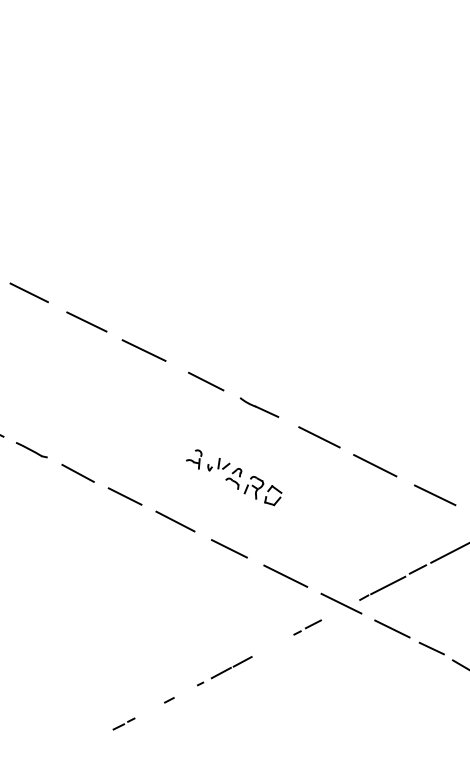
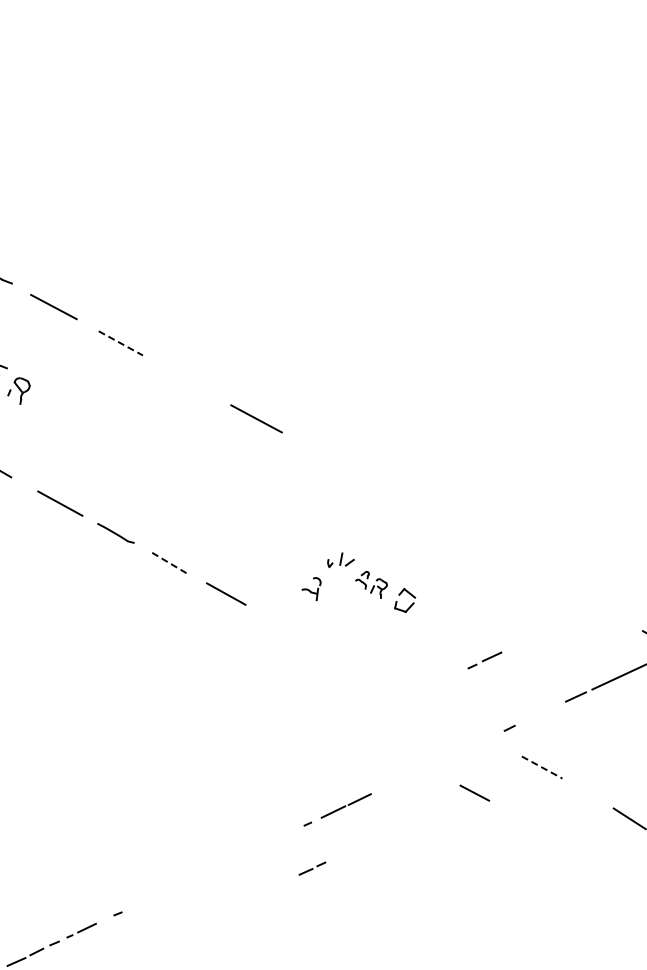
line: (29, 292) -> (121, 343), solid -> dashed
line: (86, 322) -> (188, 381), removed
line: (205, 381) -> (329, 459), removed
part: (259, 407) -> (392, 493), removed
line: (319, 437) -> (463, 532), removed
part: (194, 459) -> (311, 589), moved
line: (375, 465) -> (529, 569), removed
line: (77, 473) -> (170, 563), solid -> dashed
part: (244, 483) -> (371, 584), size x0.7
line: (435, 495) -> (600, 608), removed
line: (175, 521) -> (285, 626), removed
line: (229, 548) -> (349, 662), removed
line: (285, 576) -> (415, 698), removed
line: (388, 585) -> (539, 714), removed
line: (341, 603) -> (481, 734), removed
part: (307, 627) -> (484, 660), moved
line: (392, 628) -> (542, 767), solid -> dashed
line: (431, 648) -> (474, 792), moved
line: (169, 699) -> (269, 841), removed
line: (124, 723) -> (312, 868), moved

